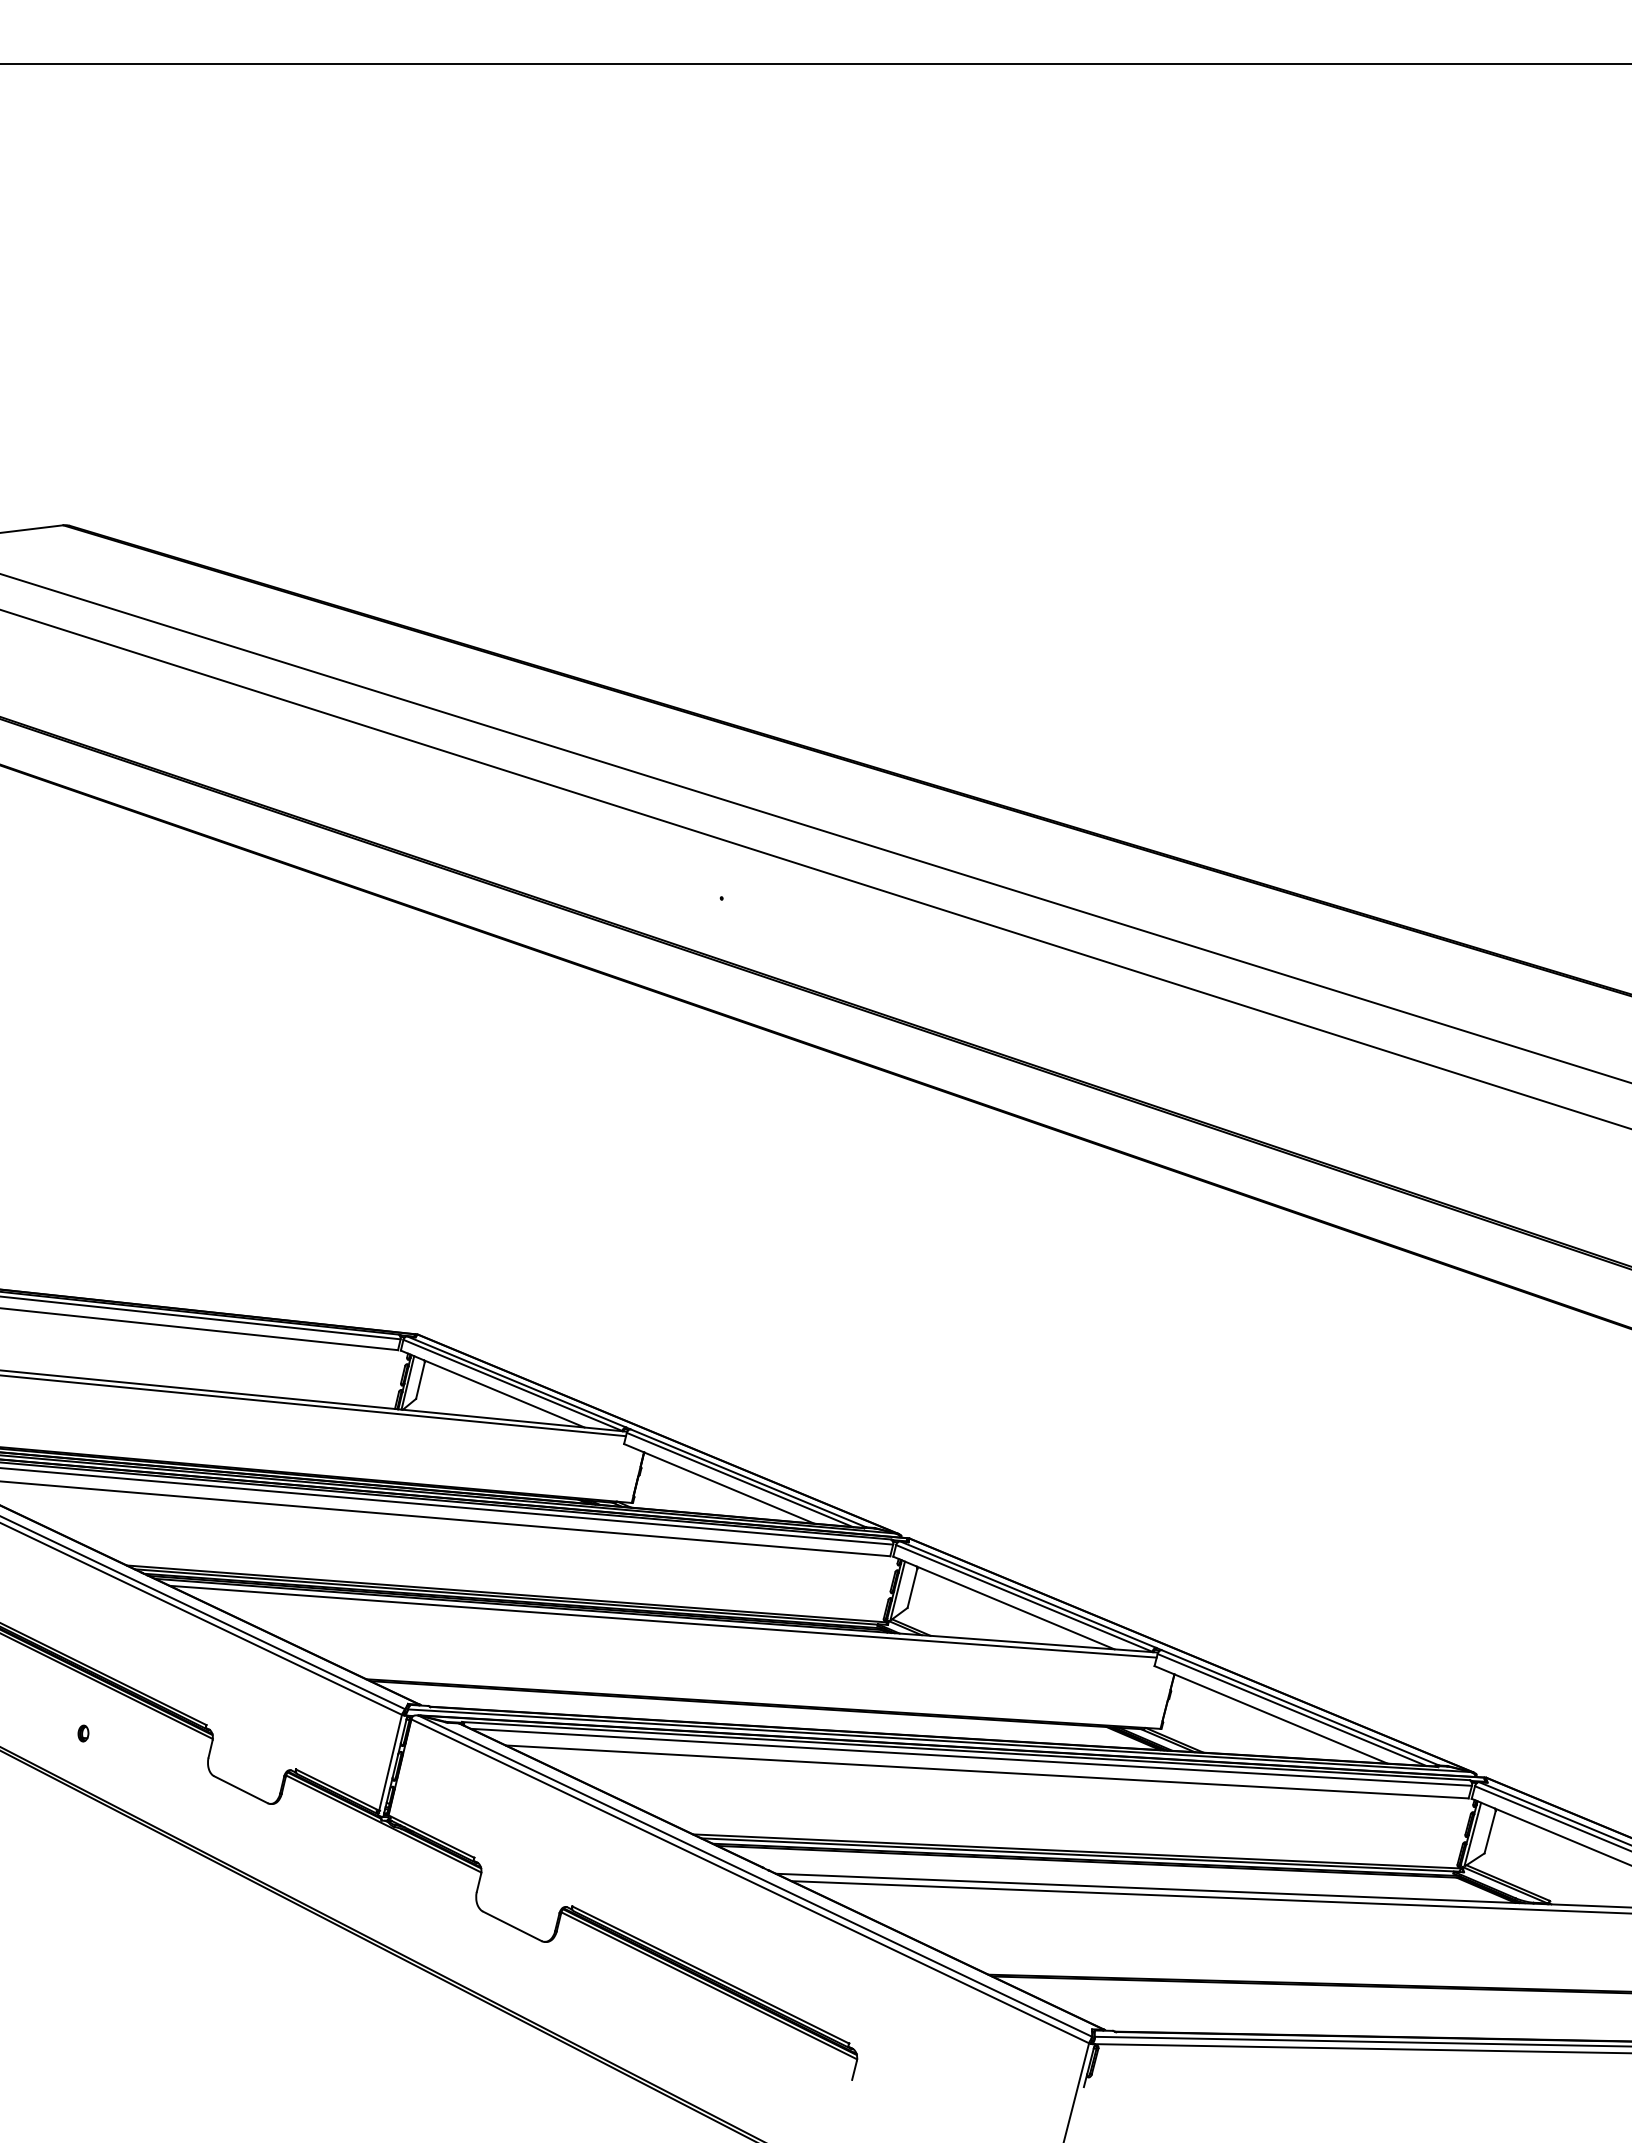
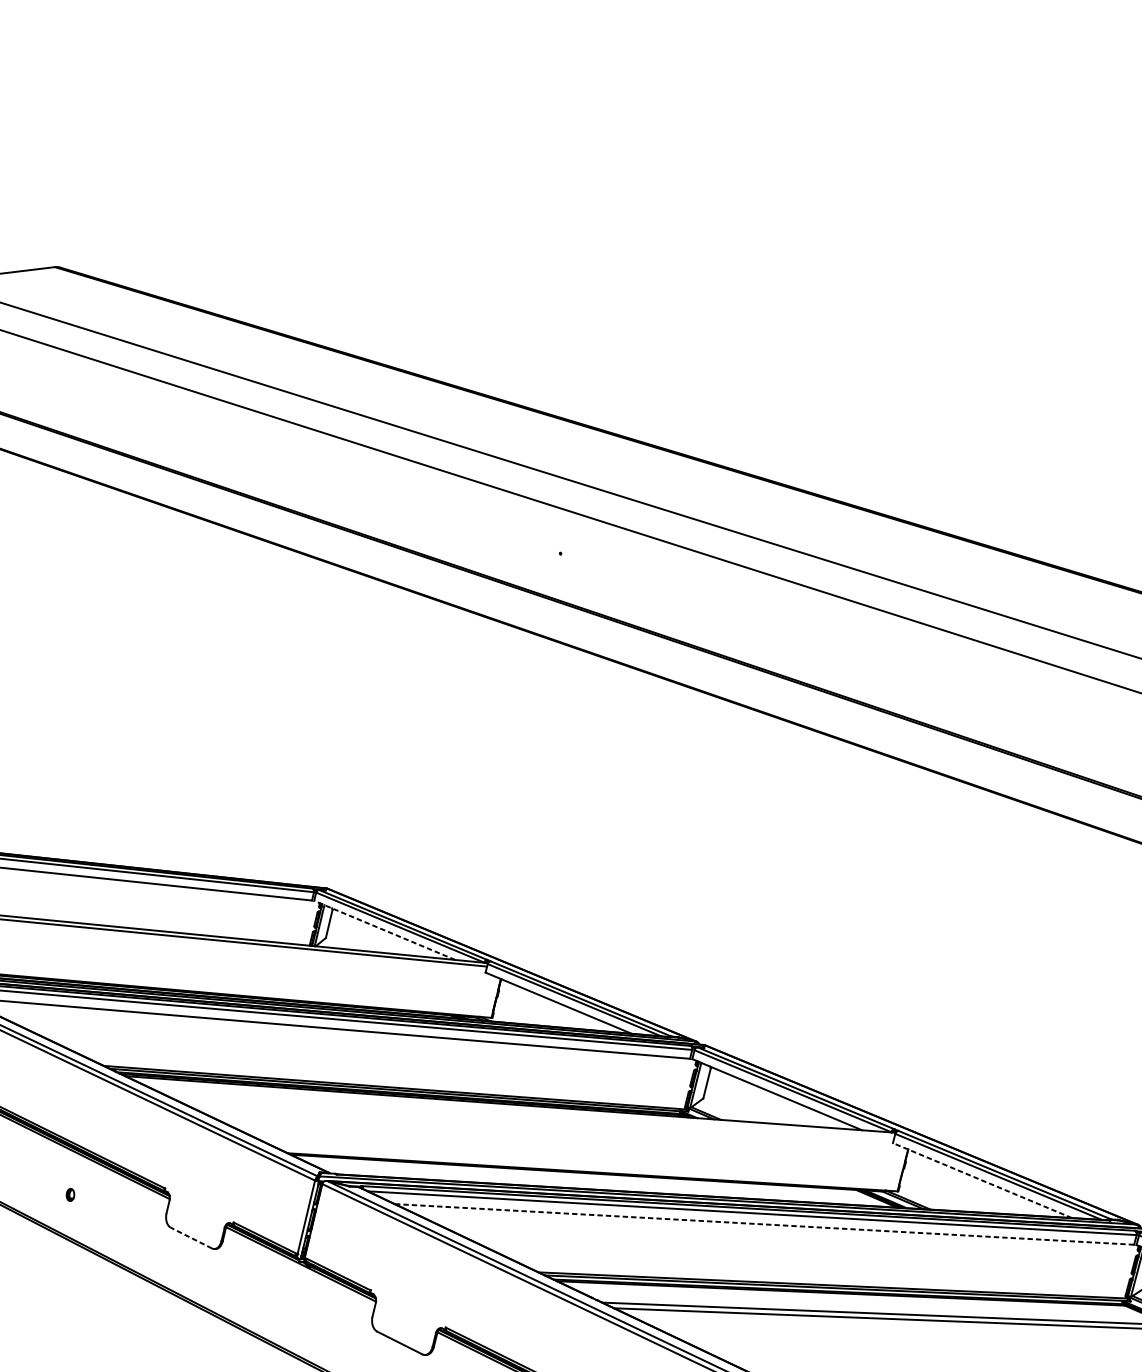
line: (492, 1389) -> (384, 930), solid -> dashed
line: (662, 1621) -> (515, 1108), removed
line: (1270, 1714) -> (982, 1180), solid -> dashed
line: (987, 1771) -> (764, 1224), solid -> dashed
line: (240, 1789) -> (191, 1237), solid -> dashed

